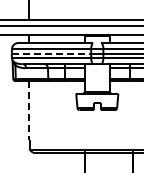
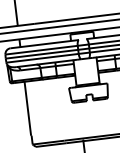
line: (51, 53) -> (41, 54), dashed -> solid
line: (29, 110) -> (28, 108), dashed -> solid

